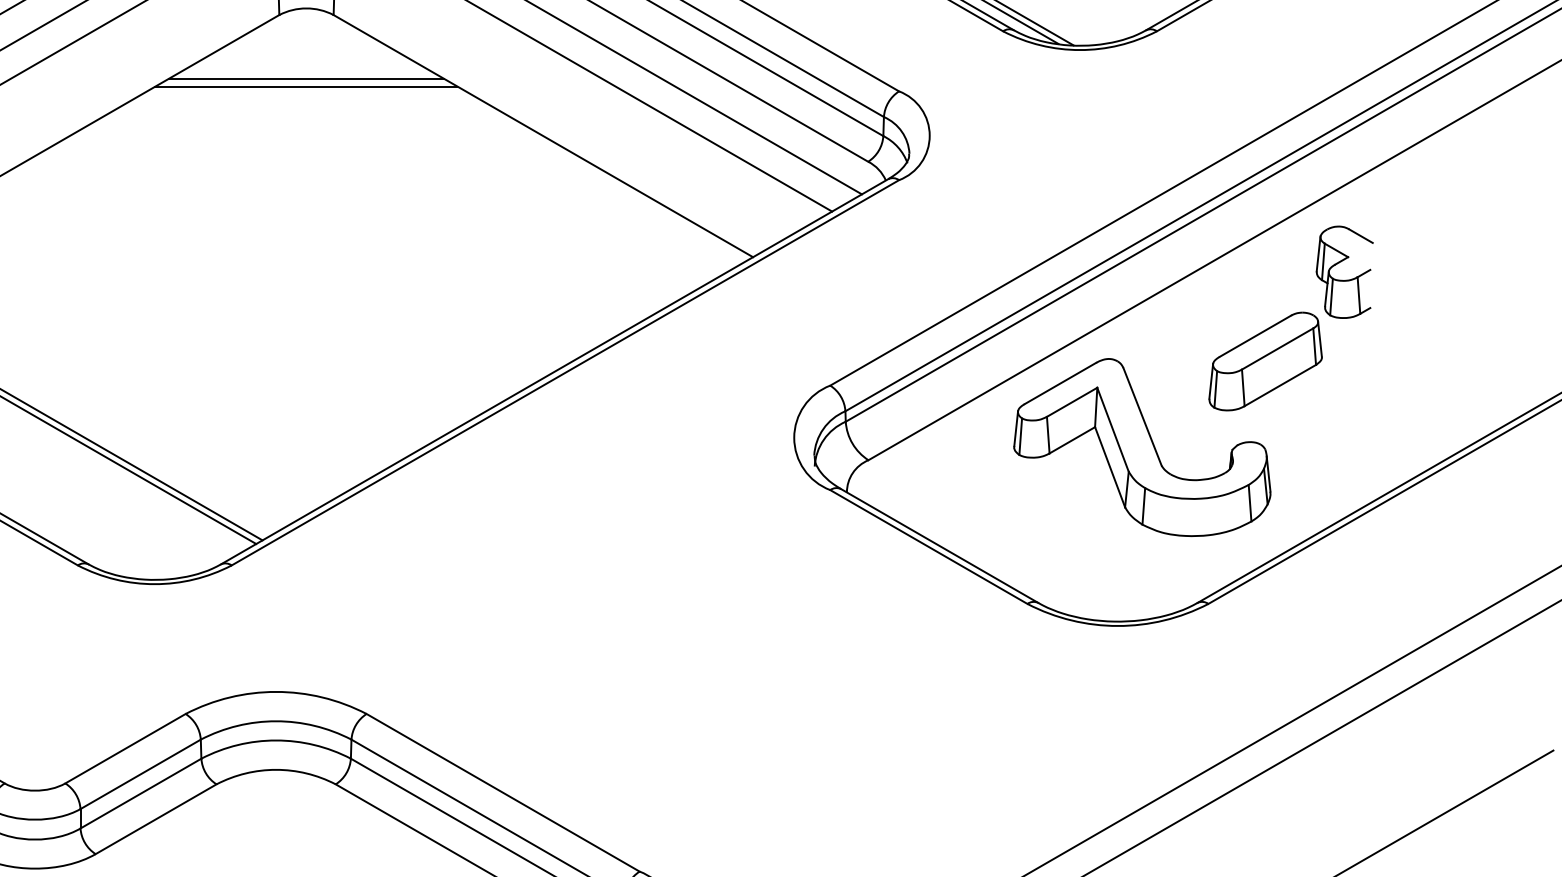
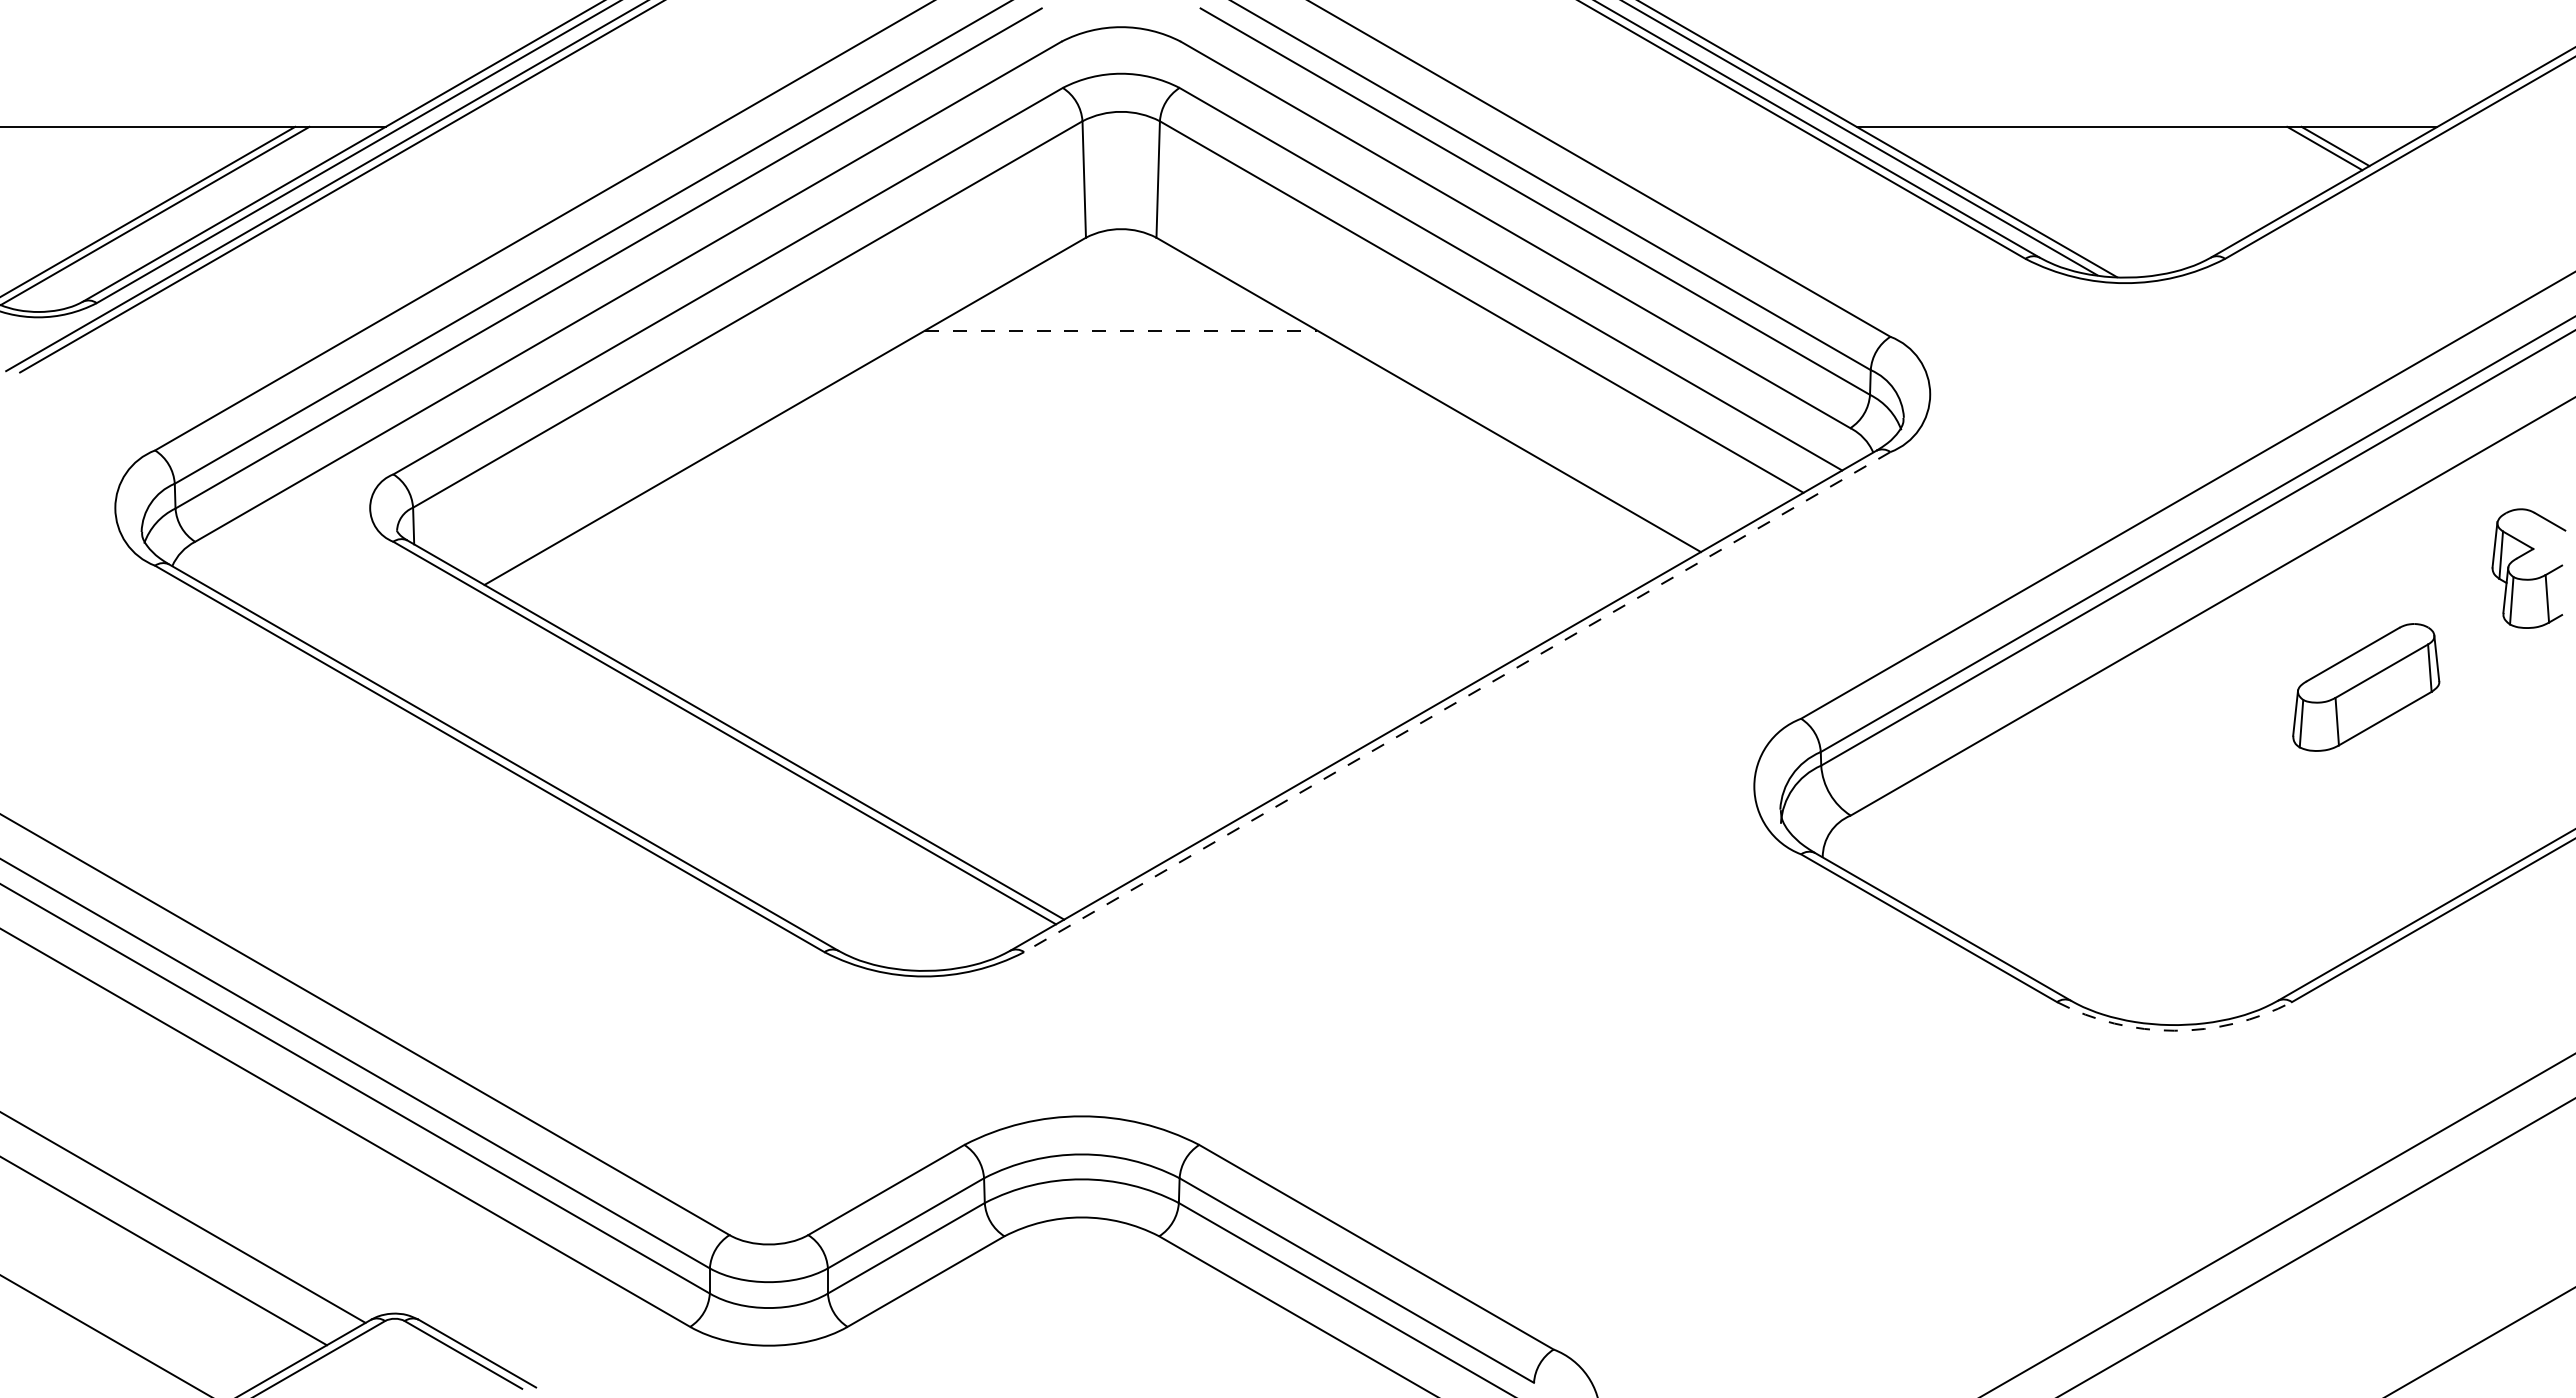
line: (306, 78) -> (1121, 320), removed
line: (306, 86) -> (1121, 330), solid -> dashed
part: (1344, 279) -> (2528, 578), moved
line: (564, 373) -> (1456, 702), solid -> dashed
part: (1142, 447) -> (2206, 798), removed
arc: (1117, 625) -> (2174, 1030), solid -> dashed

